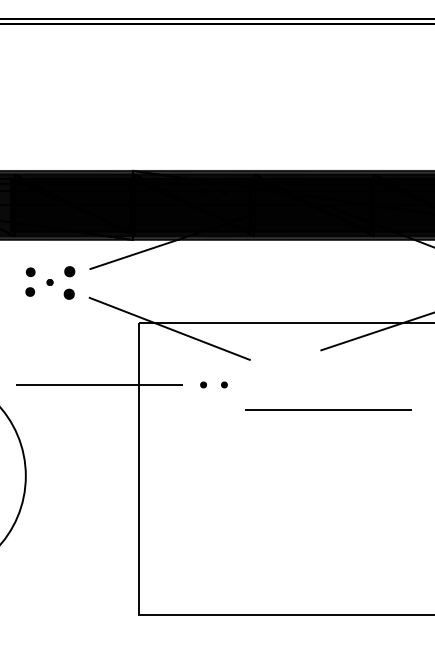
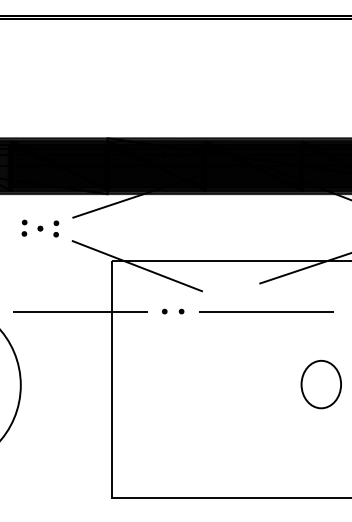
part: (30, 281) -> (24, 227), size x0.71
part: (69, 282) -> (56, 228), size x0.62
line: (329, 409) -> (266, 311), moved
part: (395, 475) -> (320, 384), added

